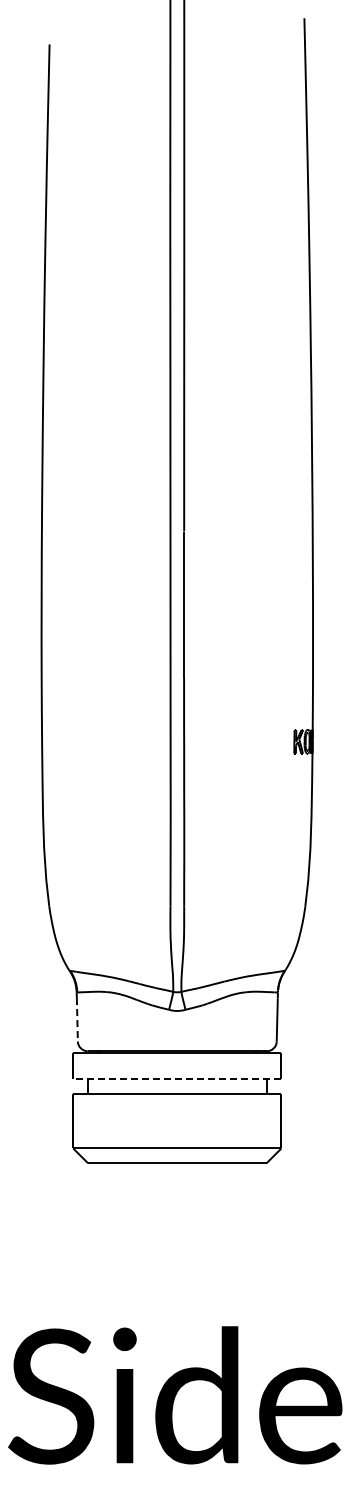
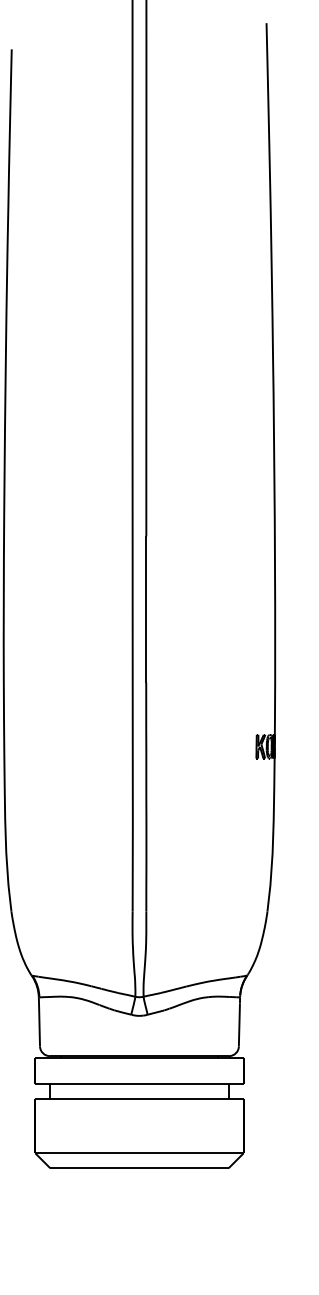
line: (77, 1019) -> (39, 1024), dashed -> solid
line: (176, 1078) -> (138, 1083), dashed -> solid

